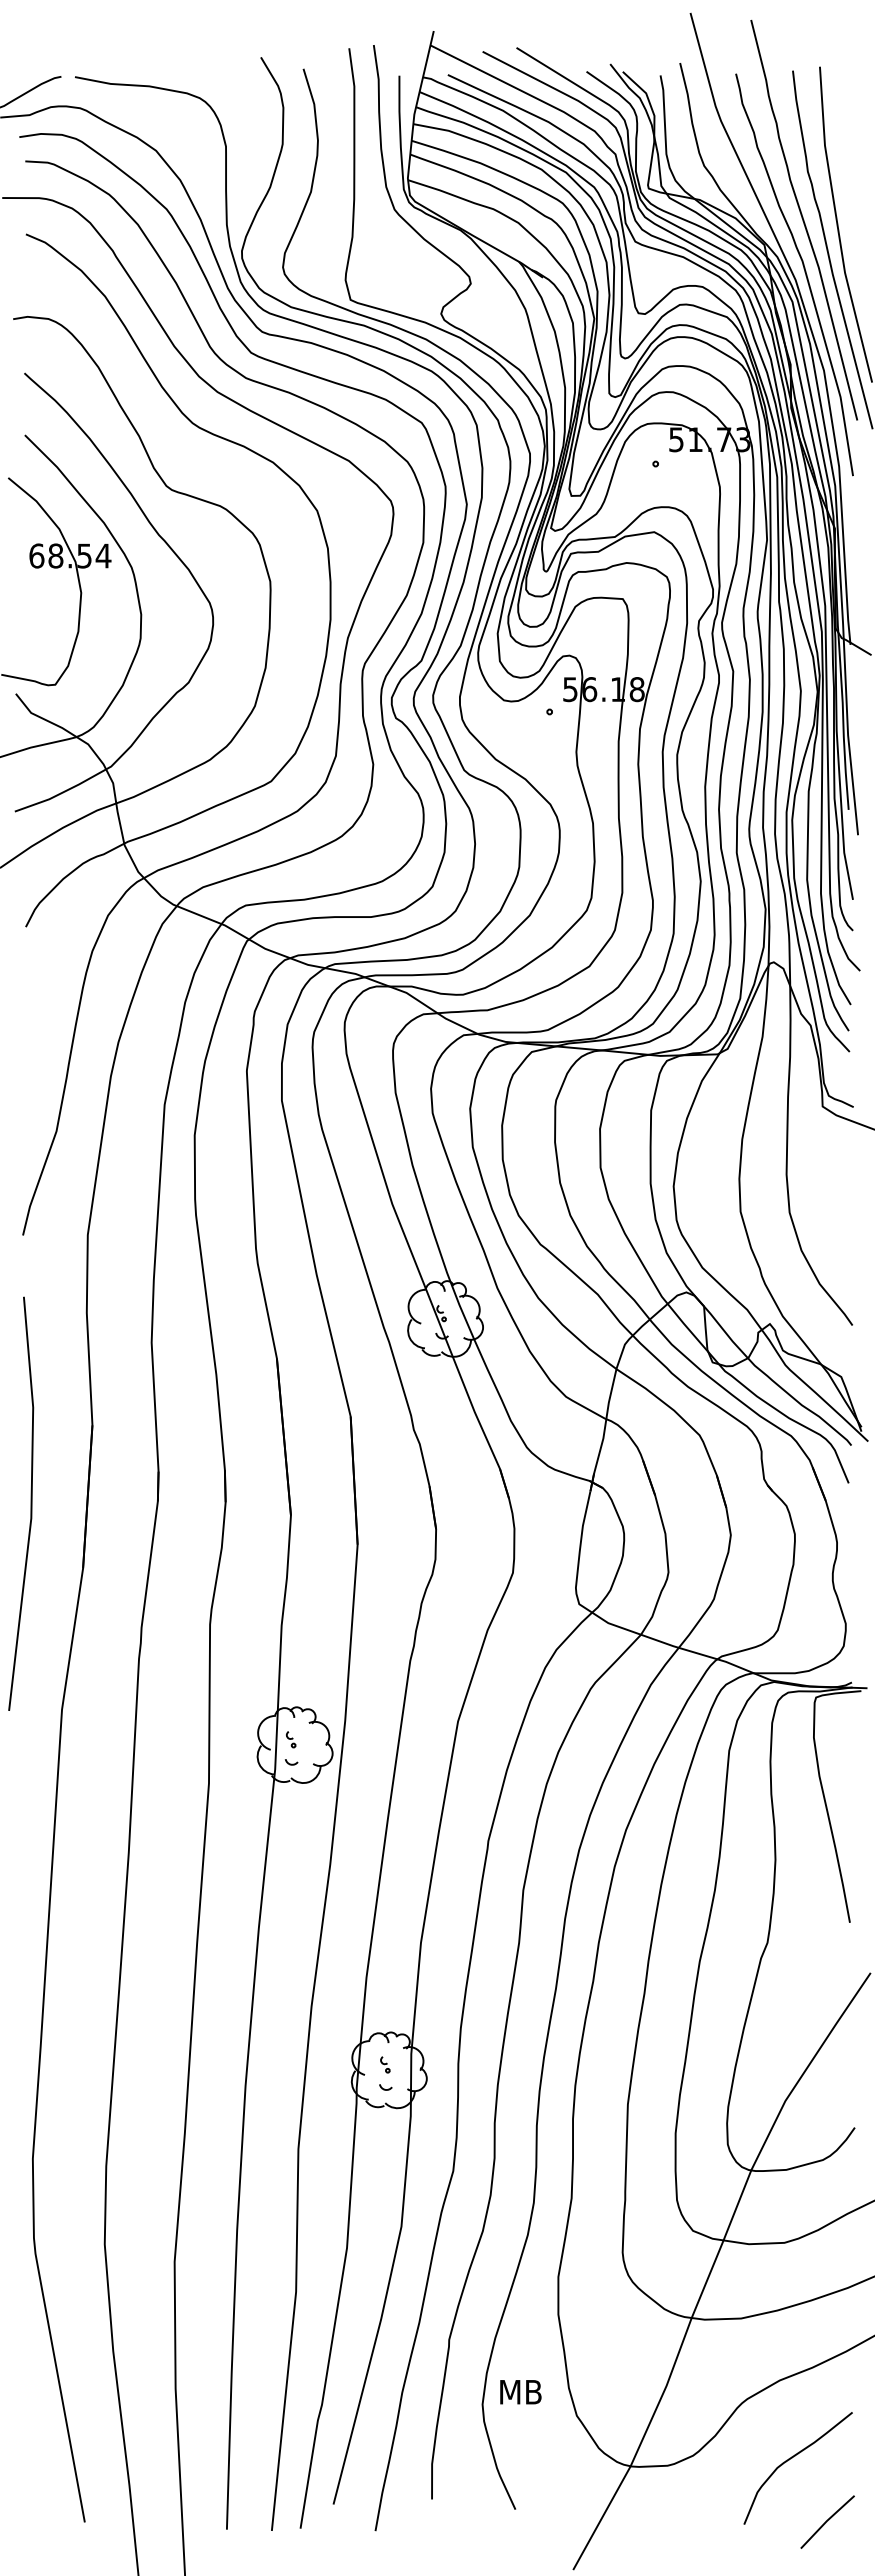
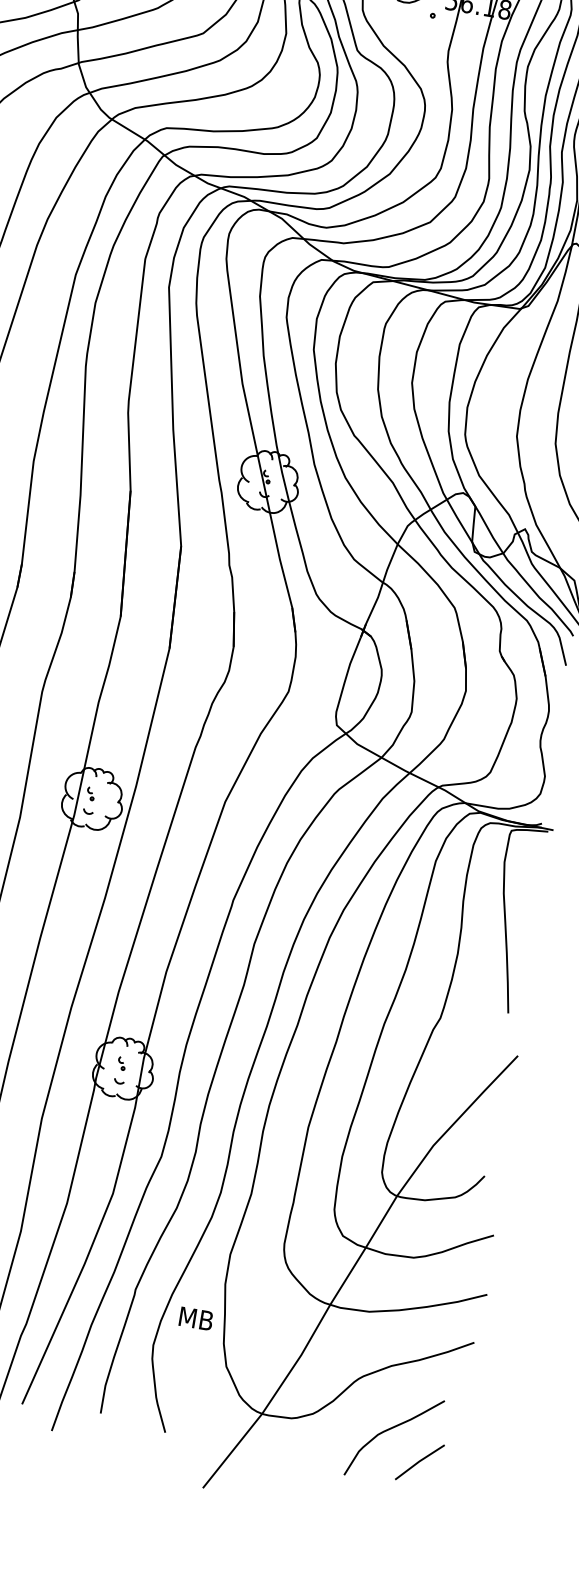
text: (520, 2392) -> (195, 1319), moved
line: (827, 2521) -> (419, 1461), moved

